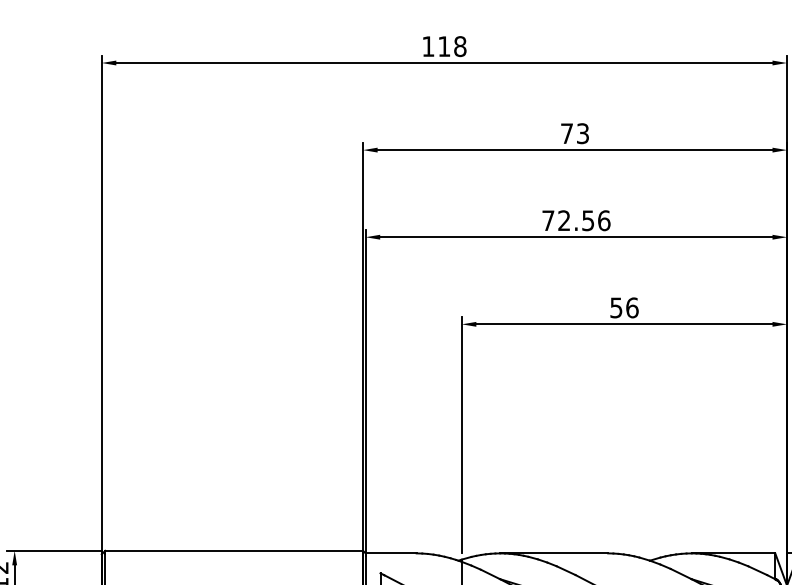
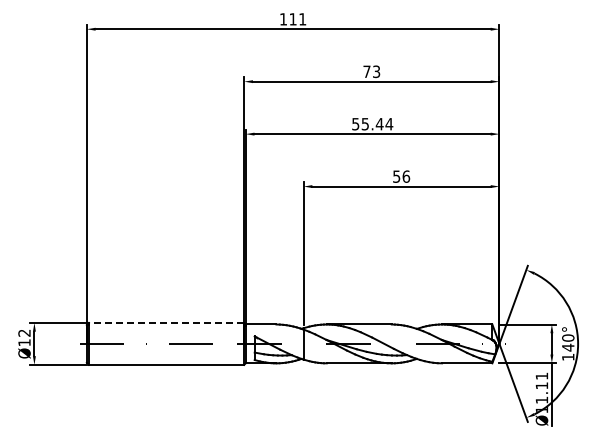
text: (459, 46) -> (302, 19), 118 -> 111
text: (576, 219) -> (372, 123), 72.56 -> 55.44
line: (234, 550) -> (166, 322), solid -> dashed

